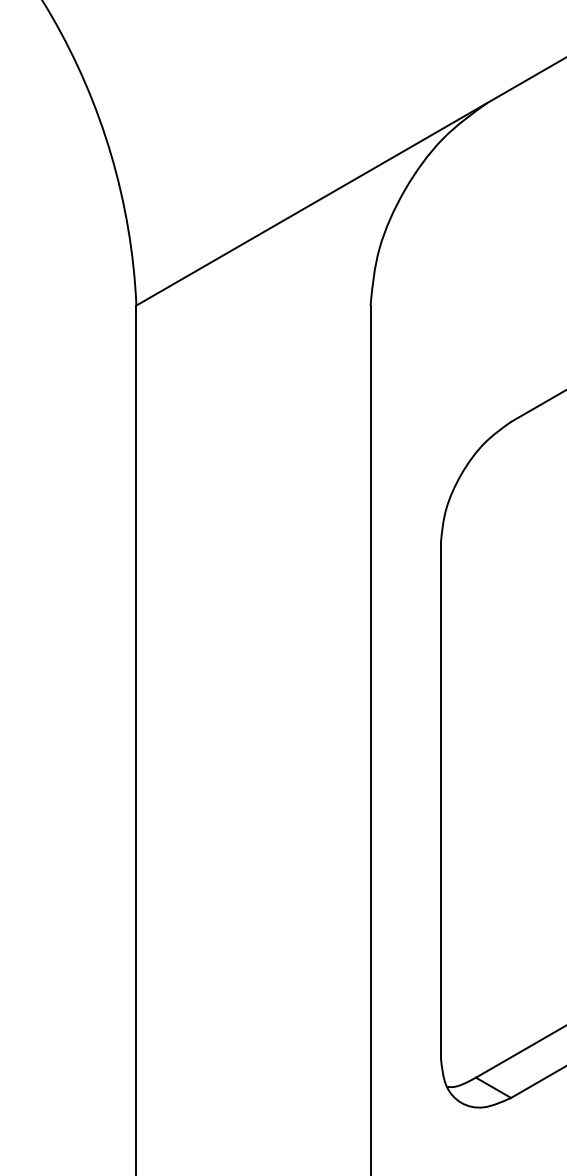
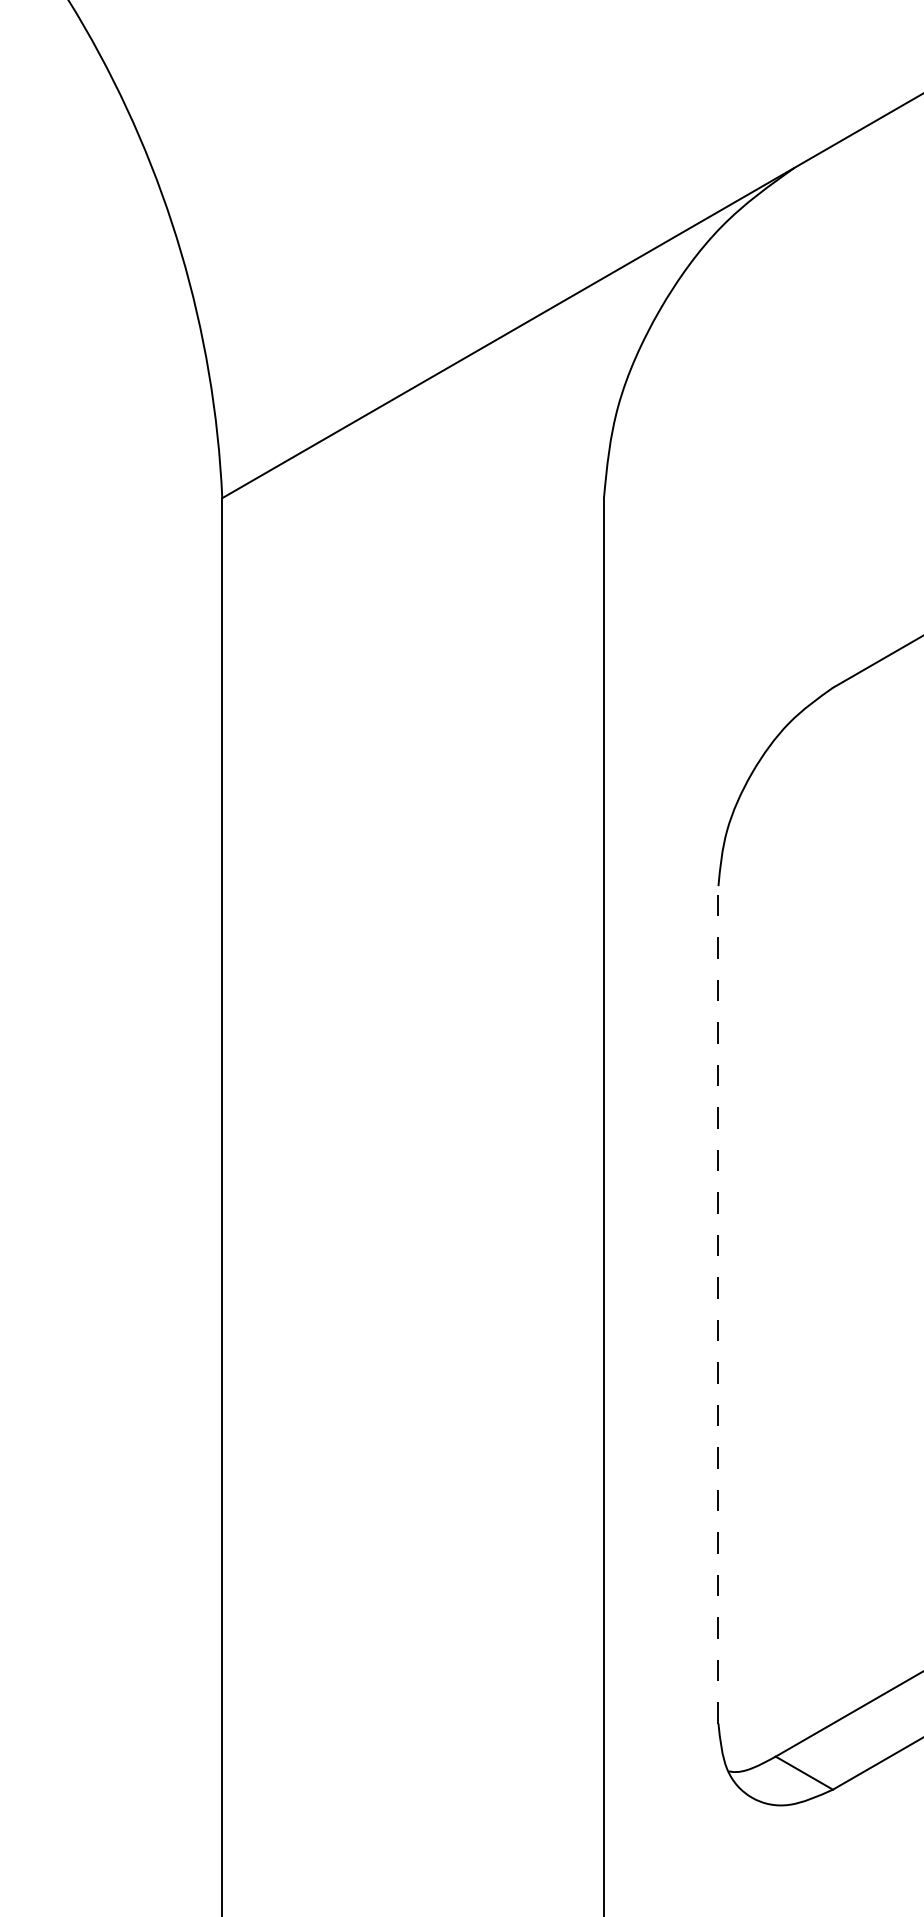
line: (440, 800) -> (717, 1304), solid -> dashed

